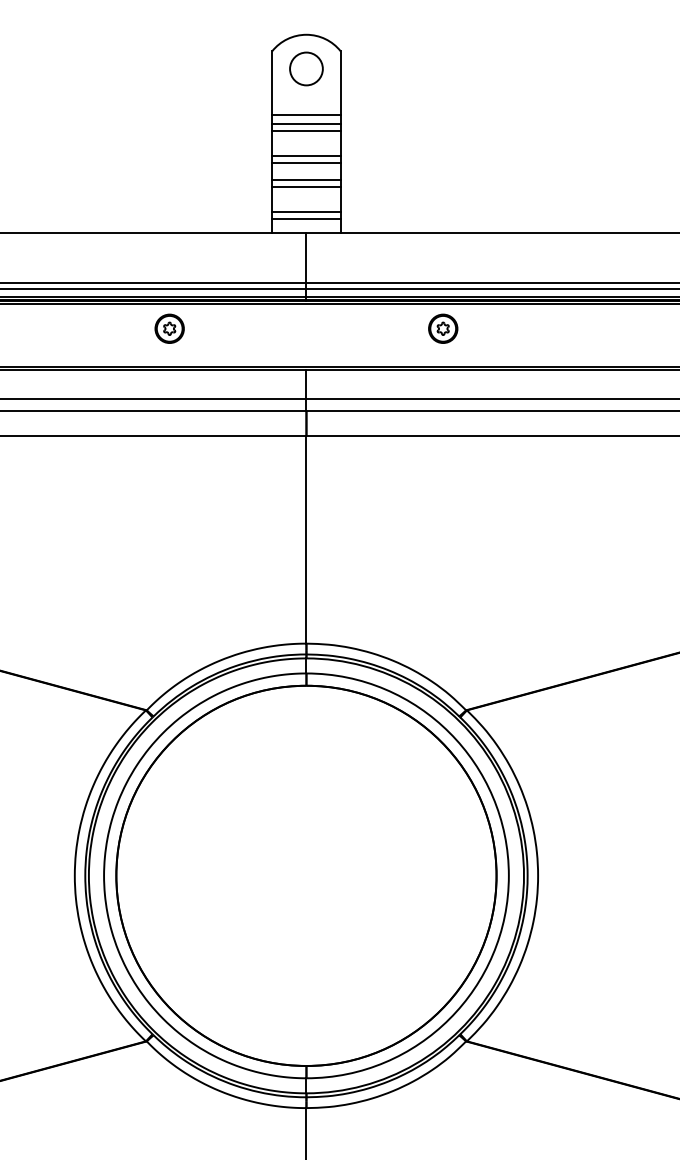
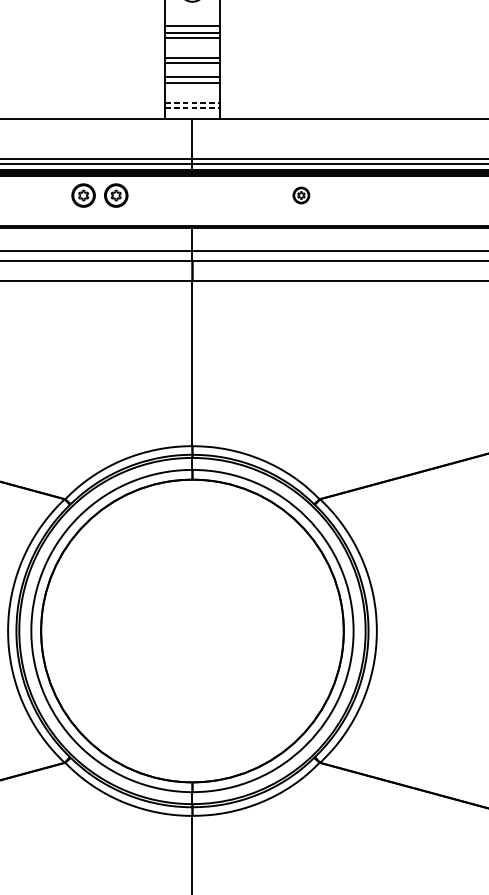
line: (306, 212) -> (192, 102), solid -> dashed
line: (306, 218) -> (192, 107), solid -> dashed
part: (210, 328) -> (116, 195), added
part: (443, 328) -> (301, 195), size x0.7

